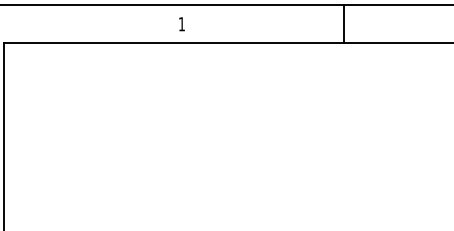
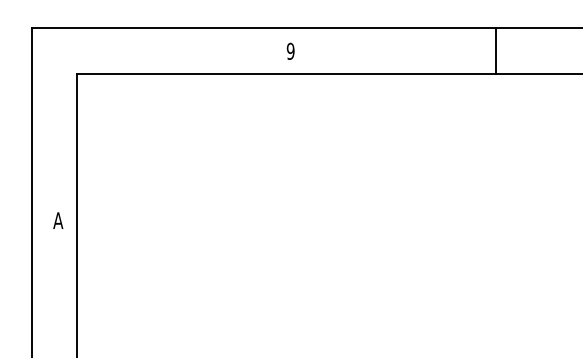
text: (181, 23) -> (290, 50), 1 -> 9
line: (343, 23) -> (496, 50), moved

